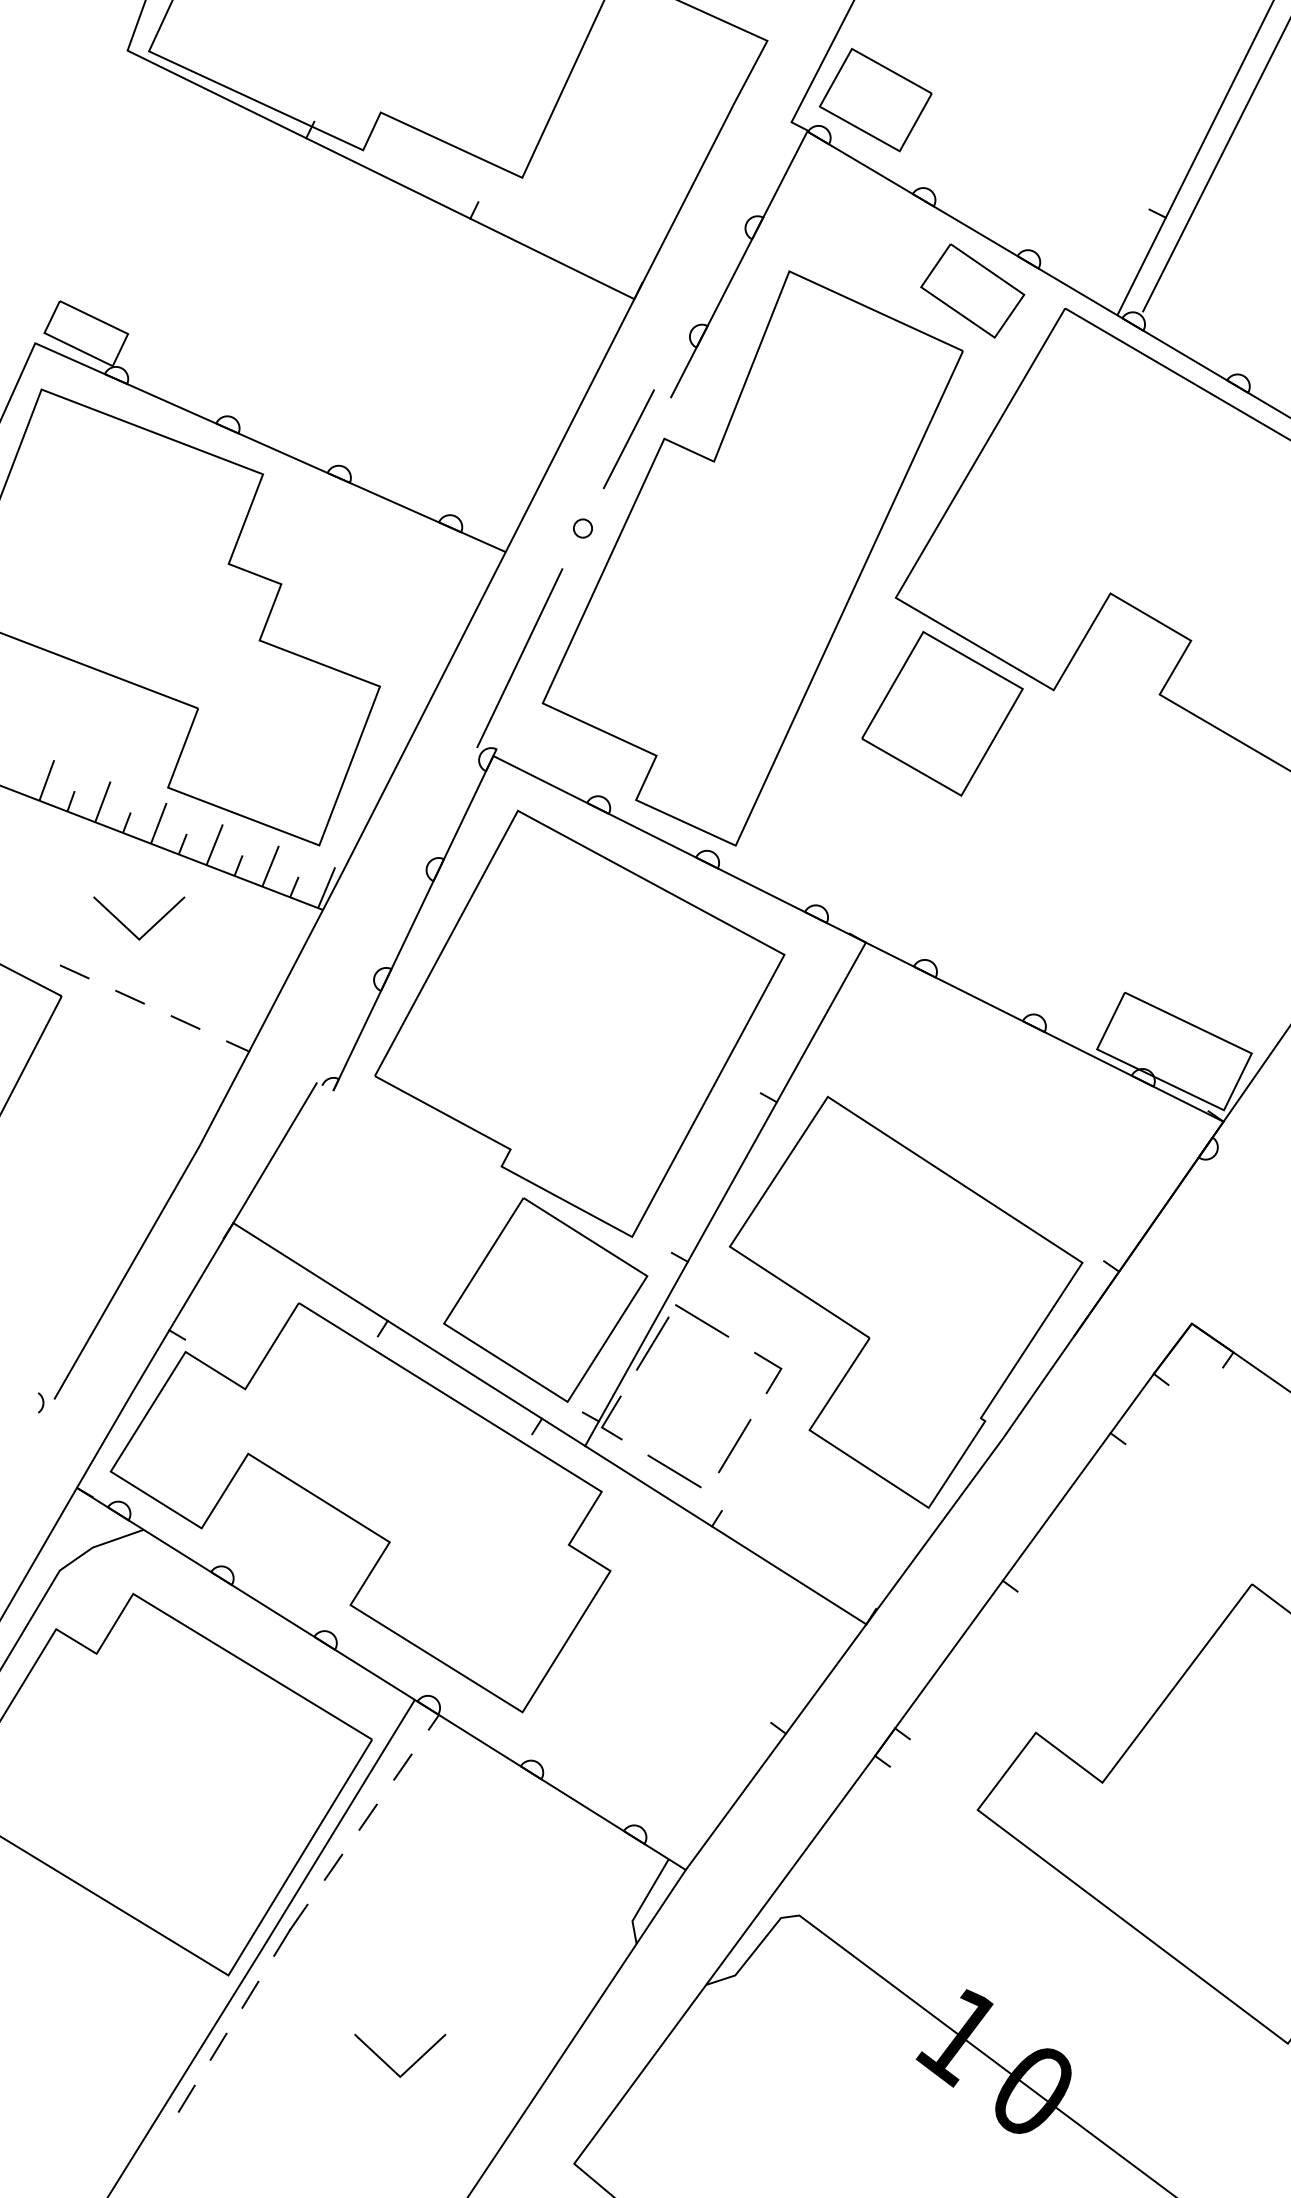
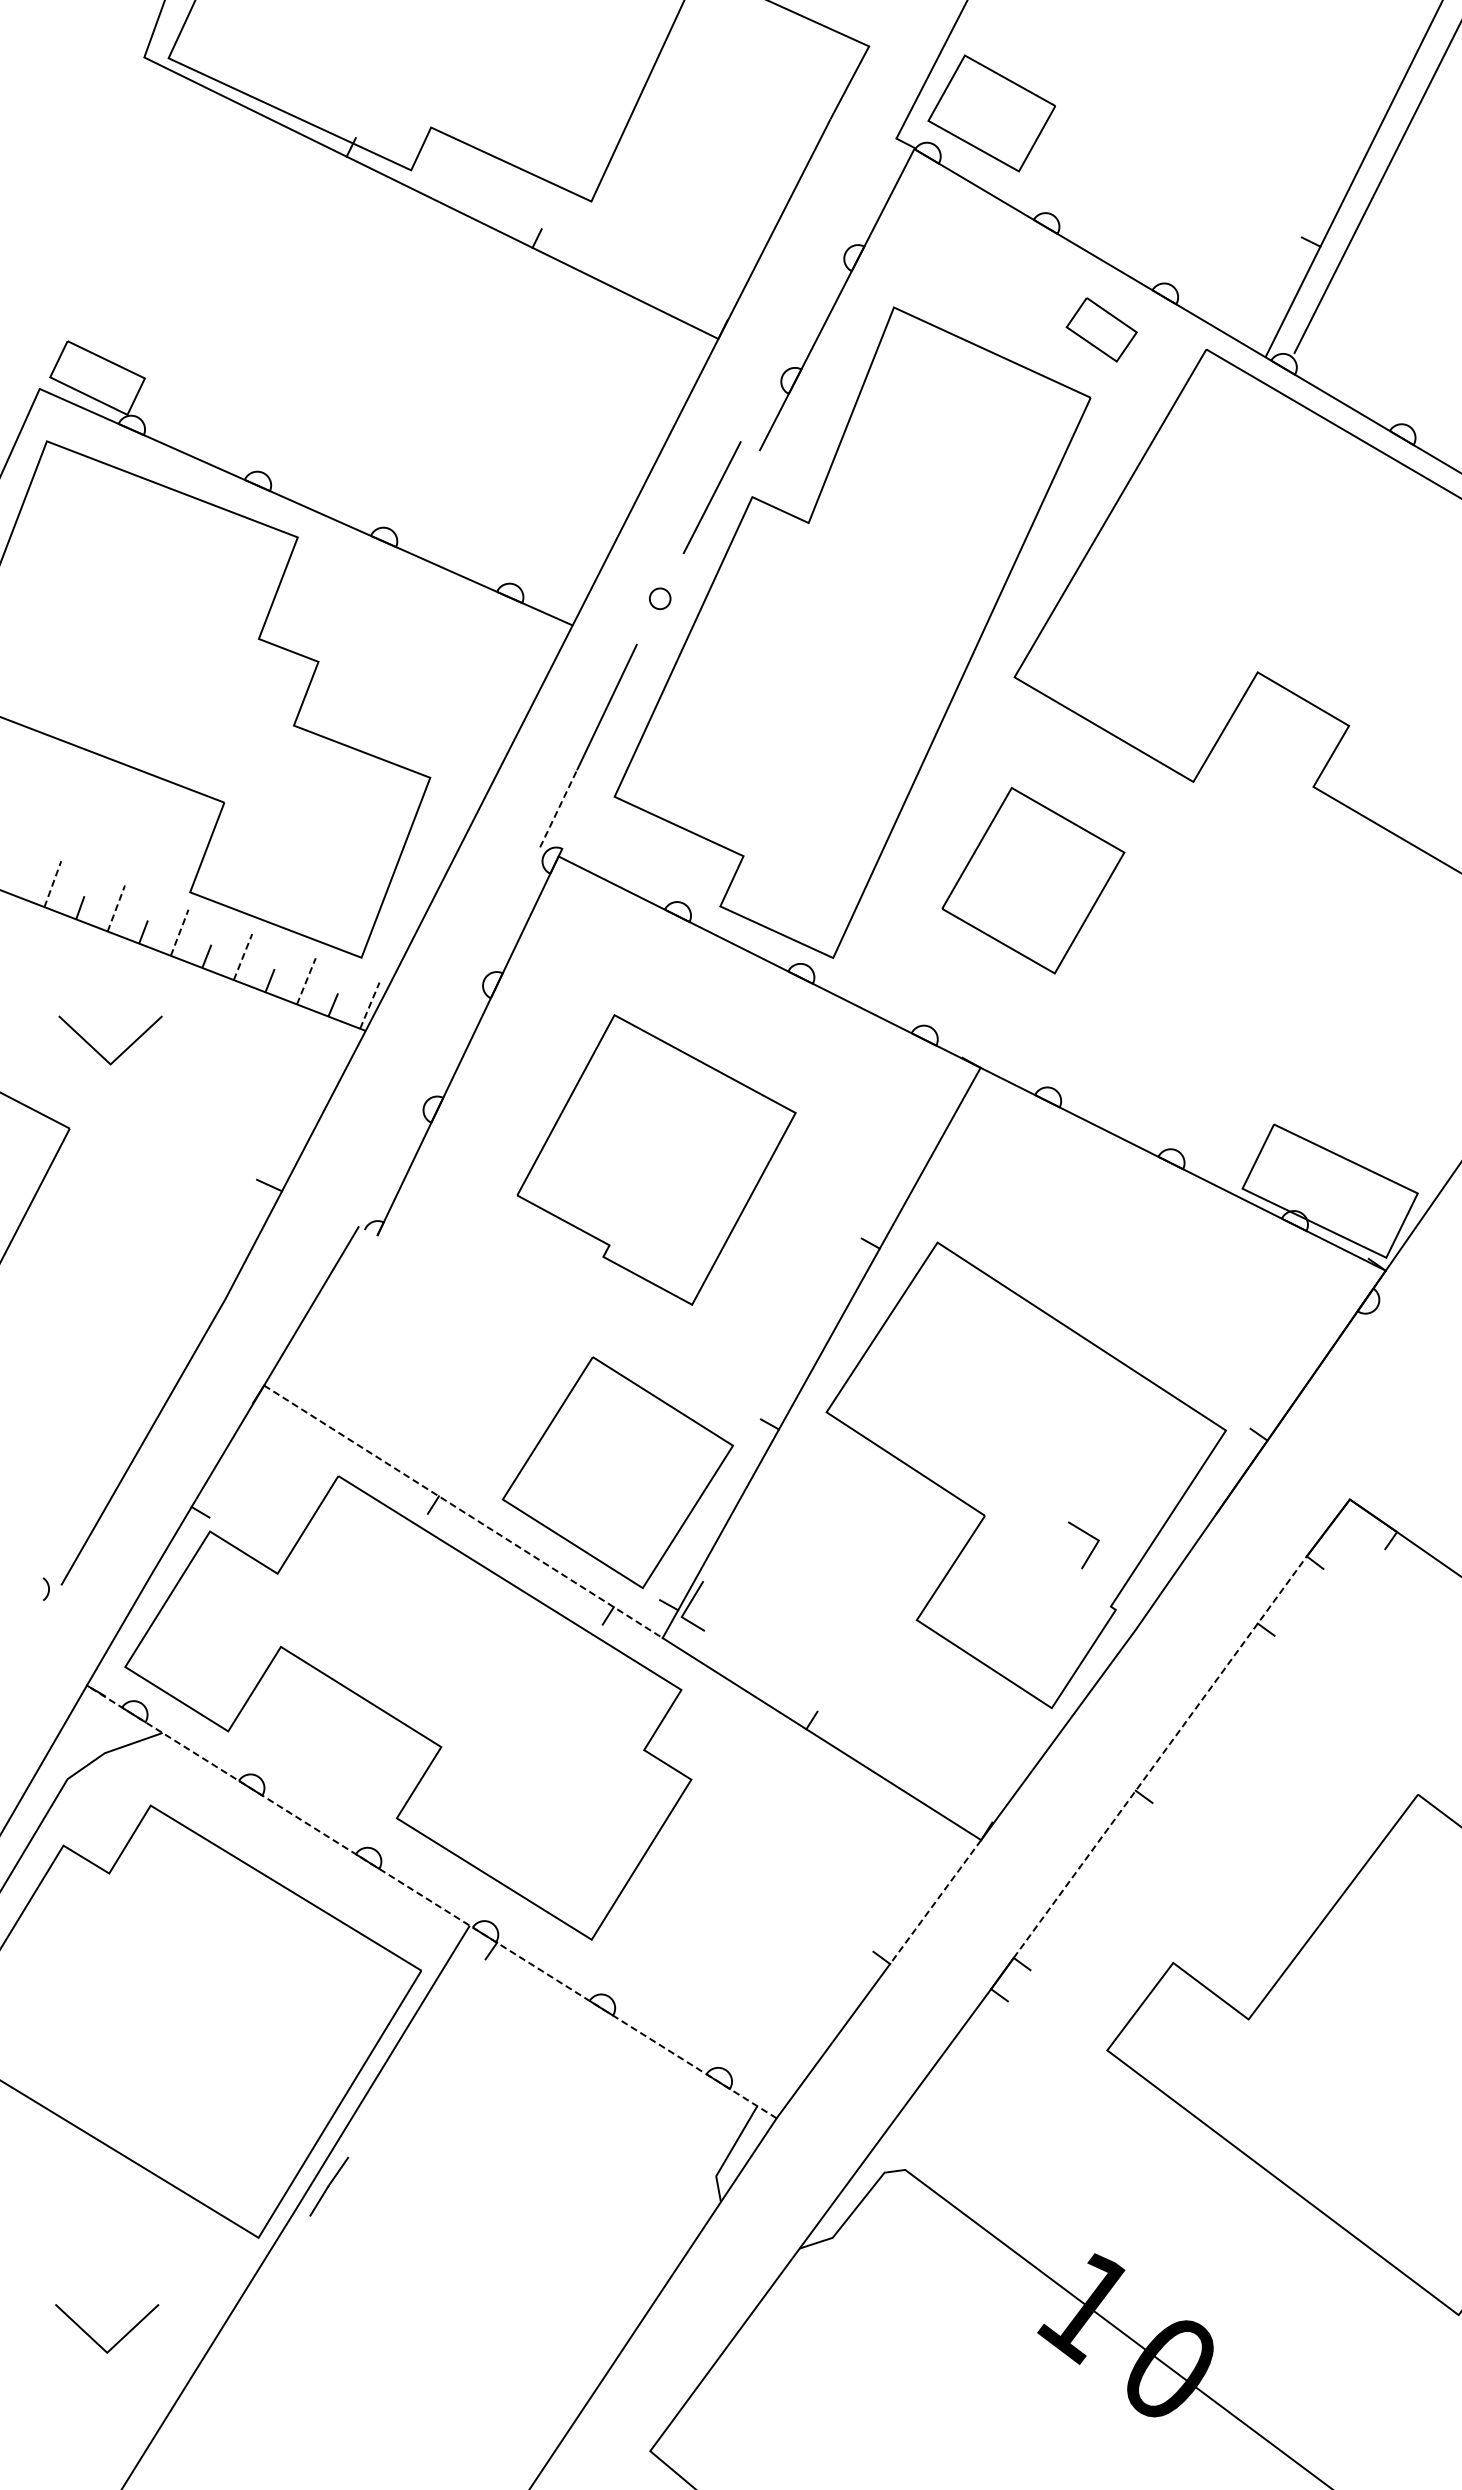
part: (972, 290) -> (1101, 329), size x0.6
line: (493, 713) -> (558, 808), solid -> dashed
part: (942, 713) -> (1033, 880), moved
line: (46, 780) -> (52, 884), solid -> dashed
line: (103, 801) -> (116, 908), solid -> dashed
line: (158, 823) -> (179, 932), solid -> dashed
line: (215, 845) -> (243, 957), solid -> dashed
line: (270, 866) -> (306, 981), solid -> dashed
line: (326, 887) -> (369, 1005), solid -> dashed
line: (128, 928) -> (98, 1051), moved
line: (74, 971) -> (84, 1100), removed
line: (129, 997) -> (146, 1129), removed
line: (185, 1022) -> (209, 1158), removed
part: (579, 1023) -> (656, 1159), size x0.6
line: (701, 1321) -> (794, 1496), removed
line: (409, 1334) -> (463, 1511), solid -> dashed
line: (653, 1343) -> (739, 1521), removed
line: (774, 1377) -> (1091, 1550), moved
line: (734, 1445) -> (831, 1637), removed
line: (674, 1471) -> (763, 1666), removed
line: (1024, 1551) -> (1160, 1757), solid -> dashed
line: (381, 1678) -> (431, 1901), solid -> dashed
line: (826, 1679) -> (935, 1902), solid -> dashed
line: (402, 1766) -> (455, 2001), removed
line: (367, 1817) -> (416, 2058), removed
line: (333, 1867) -> (377, 2115), removed
line: (250, 1994) -> (283, 2259), removed
line: (218, 2046) -> (247, 2318), removed
line: (410, 2066) -> (118, 2340), moved
line: (186, 2098) -> (211, 2377), removed

